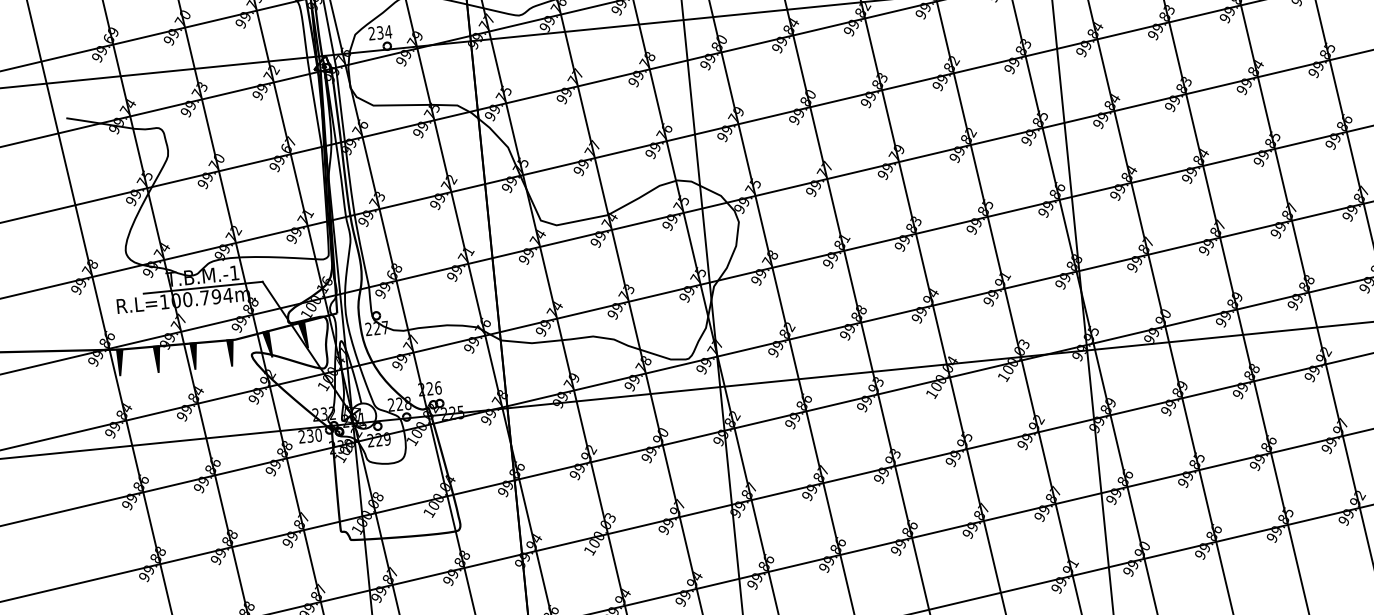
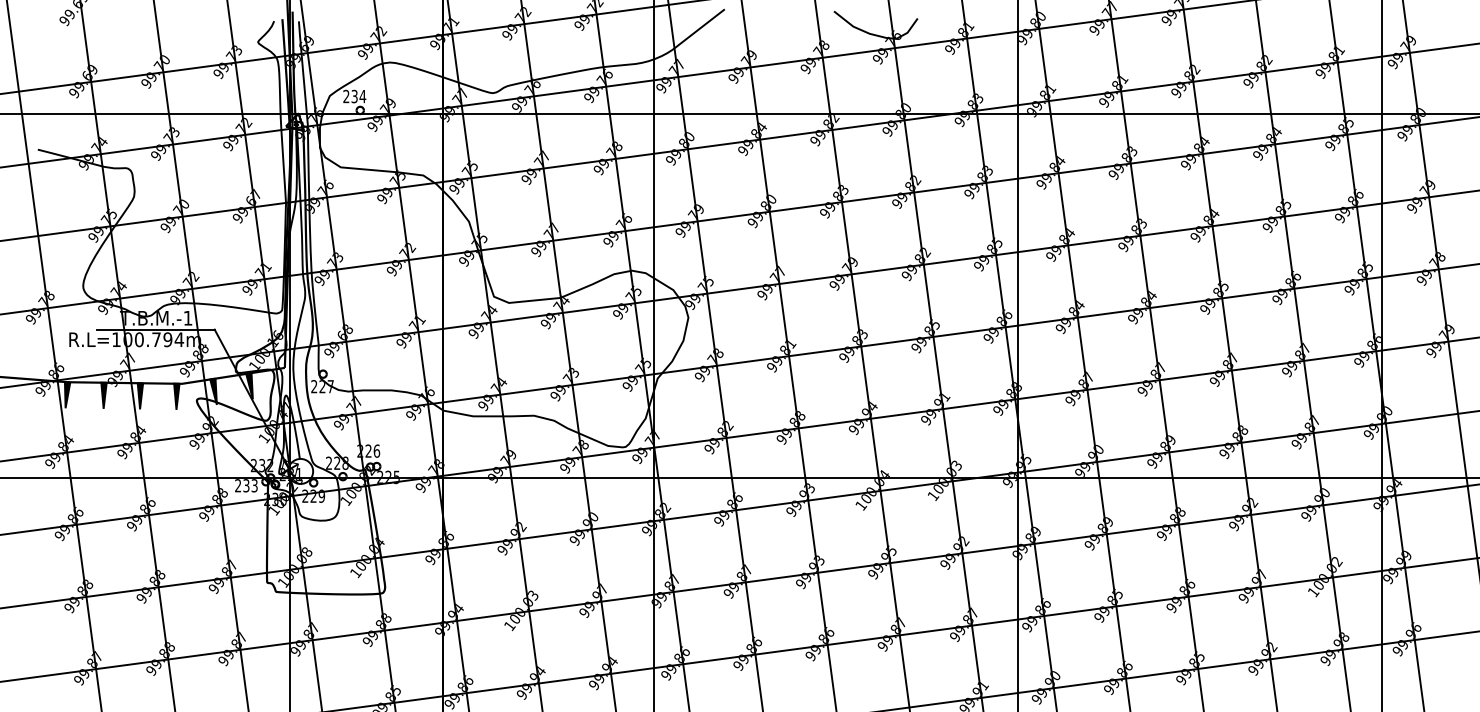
text: (318, 434) -> (254, 485), 230 -> 233

